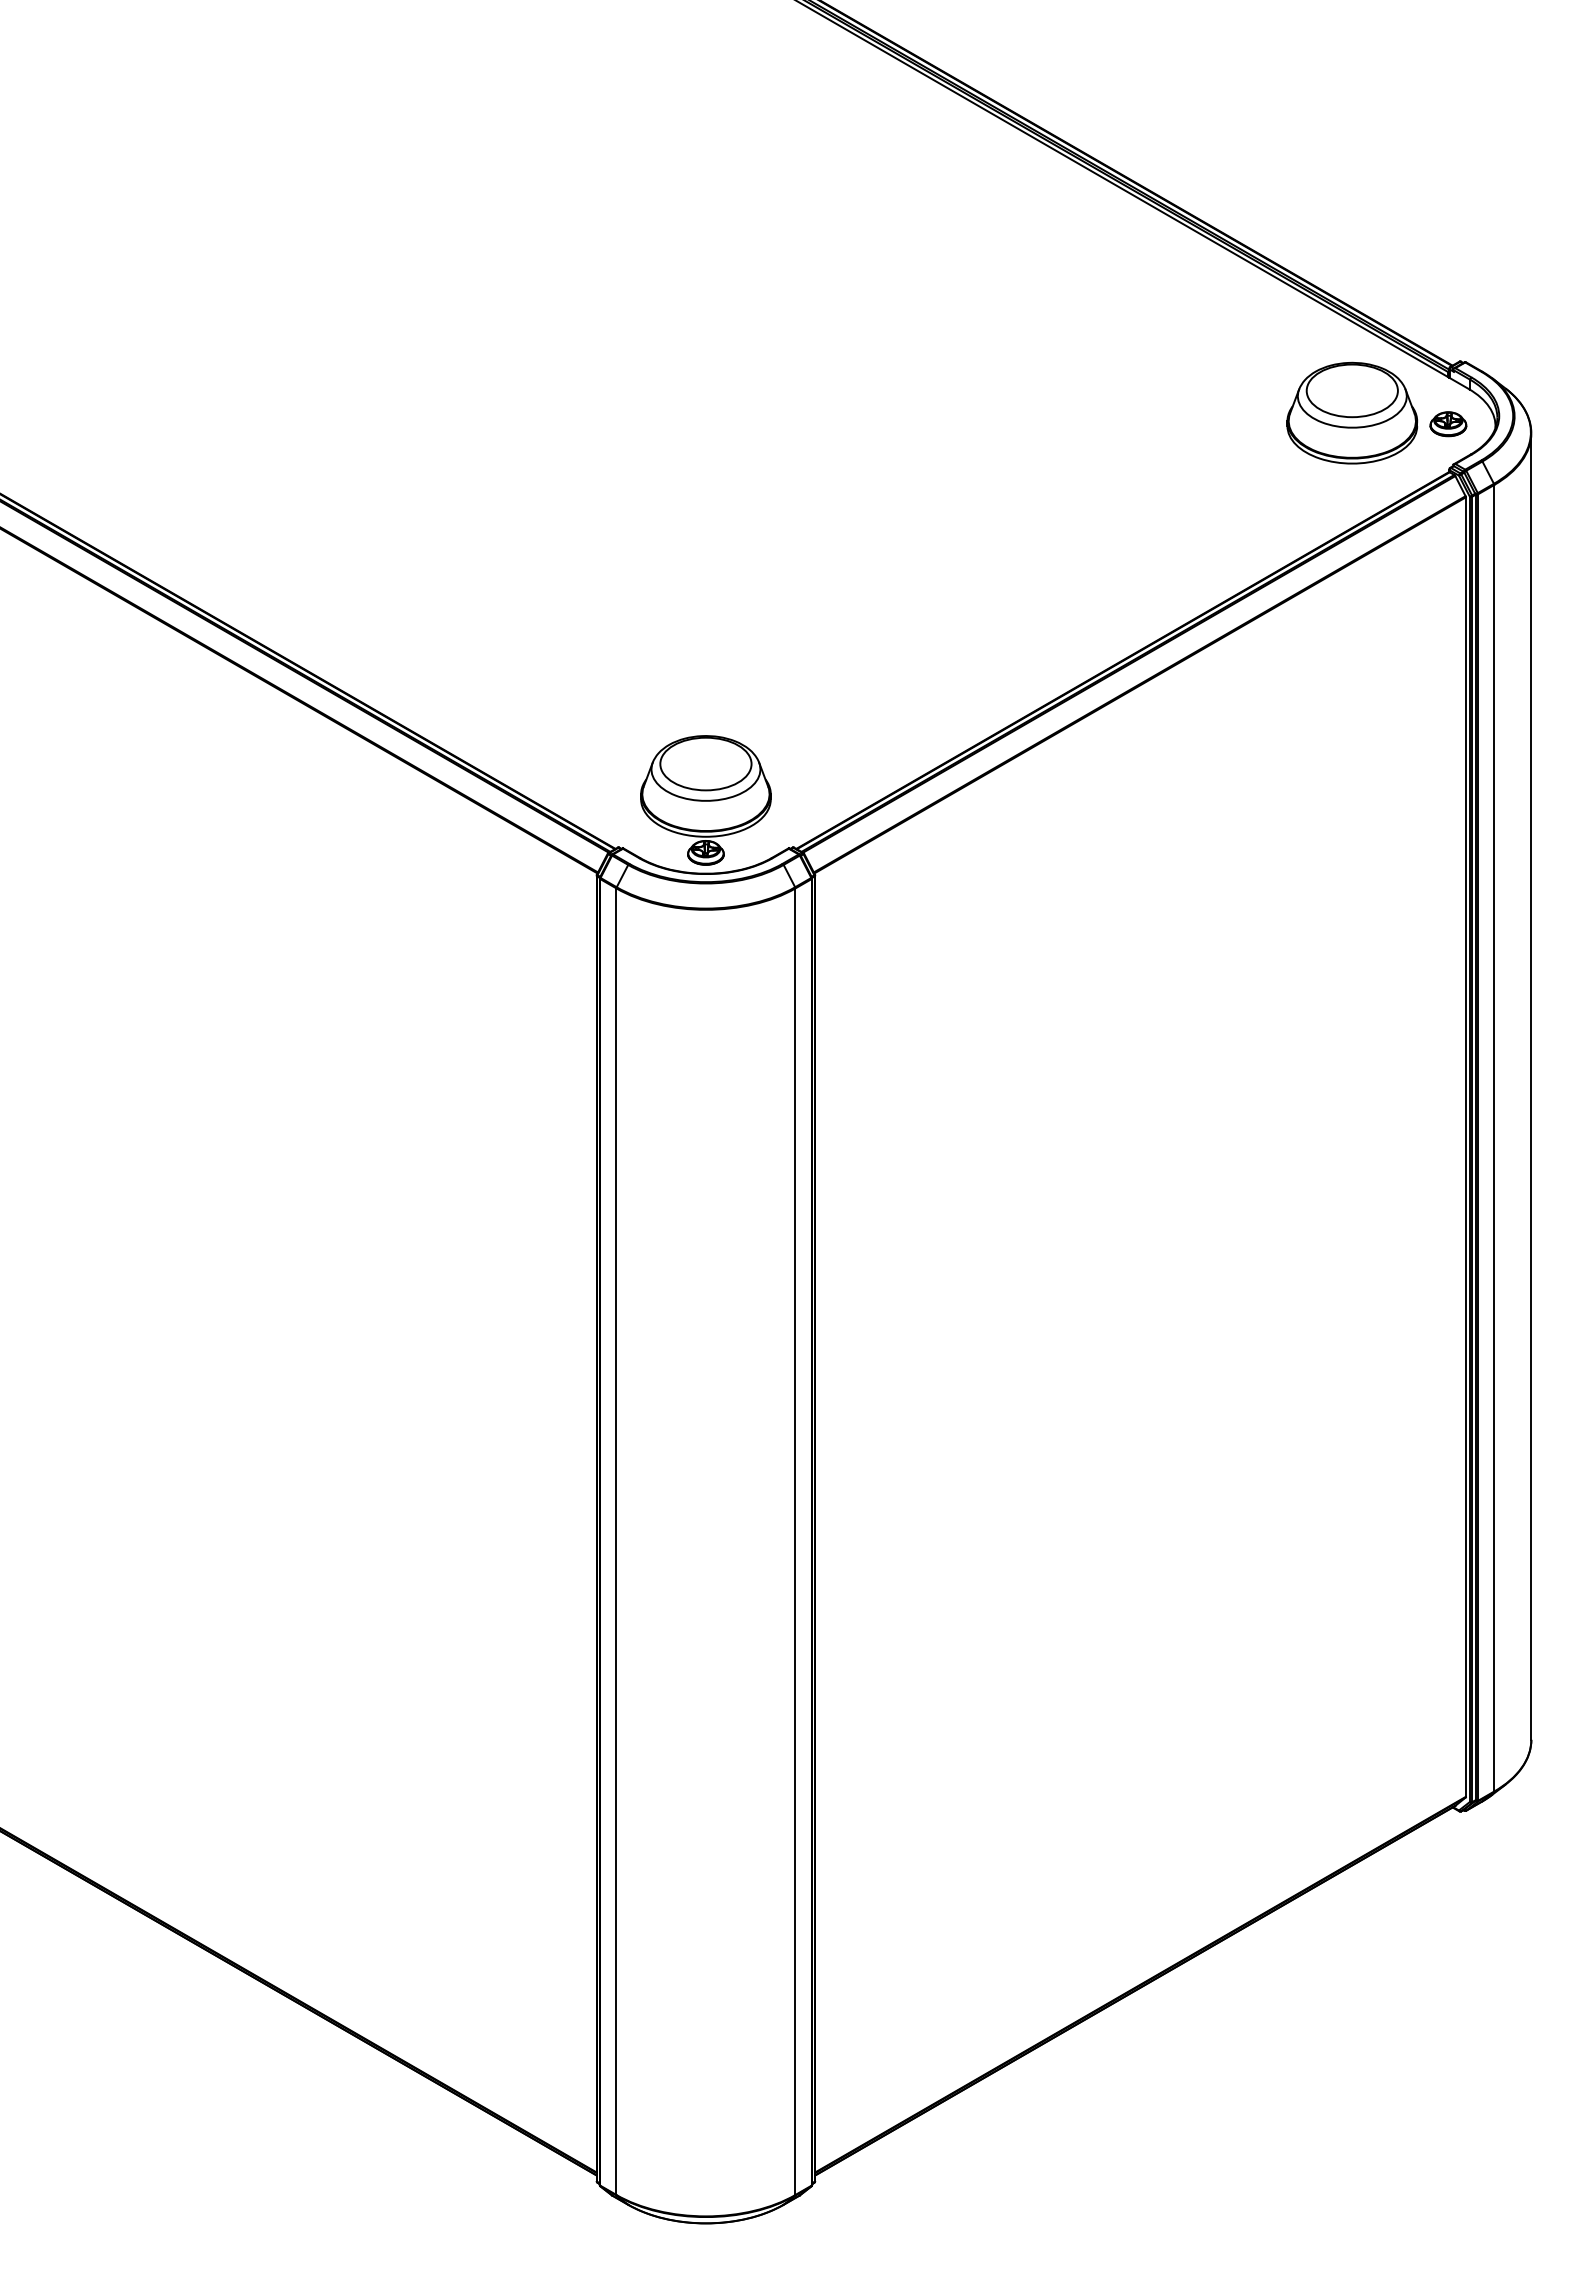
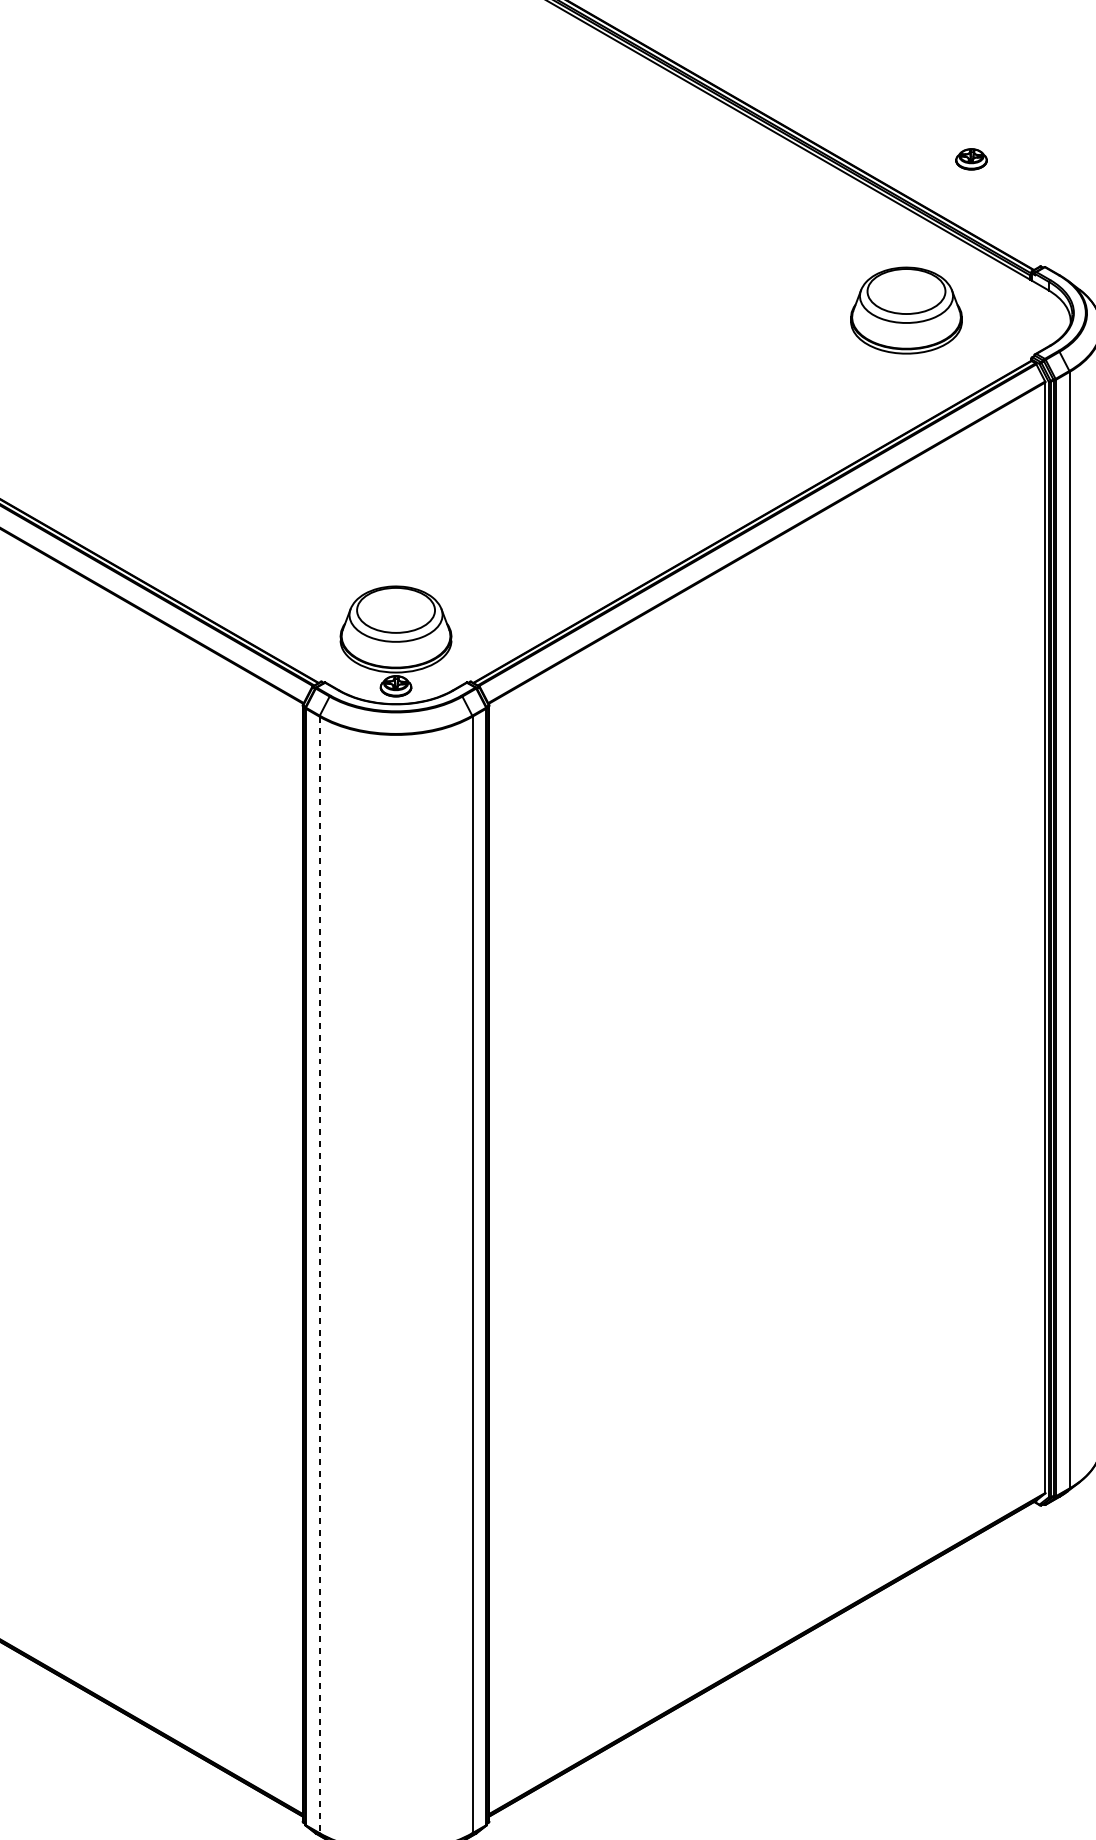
part: (1352, 412) -> (906, 310), moved
part: (1448, 424) -> (971, 159), moved
line: (616, 1542) -> (319, 1275), solid -> dashed

